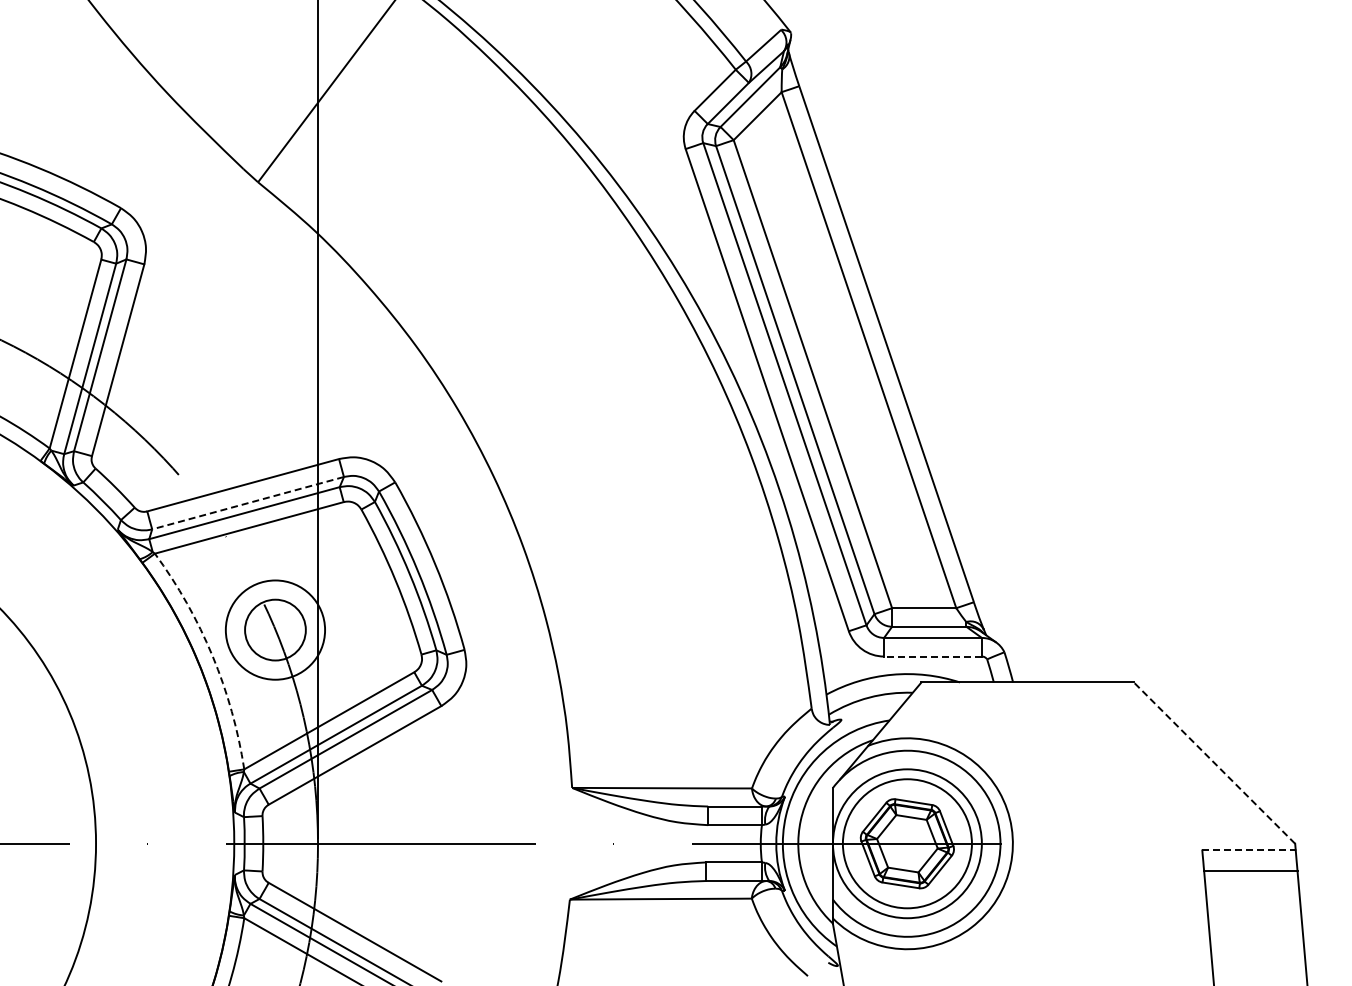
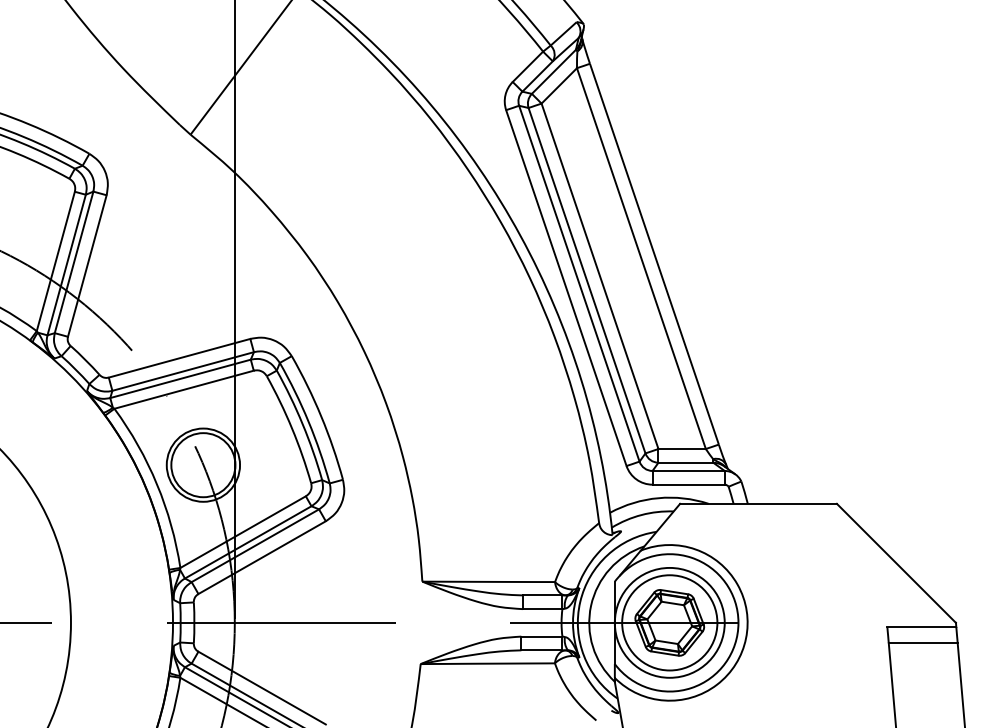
line: (247, 503) -> (182, 371), dashed -> solid
circle: (275, 629) -> (203, 464), size x1.43
arc: (212, 656) -> (156, 484), dashed -> solid
line: (932, 656) -> (688, 484), dashed -> solid
line: (1214, 762) -> (896, 562), dashed -> solid
line: (1248, 849) -> (921, 627), dashed -> solid

